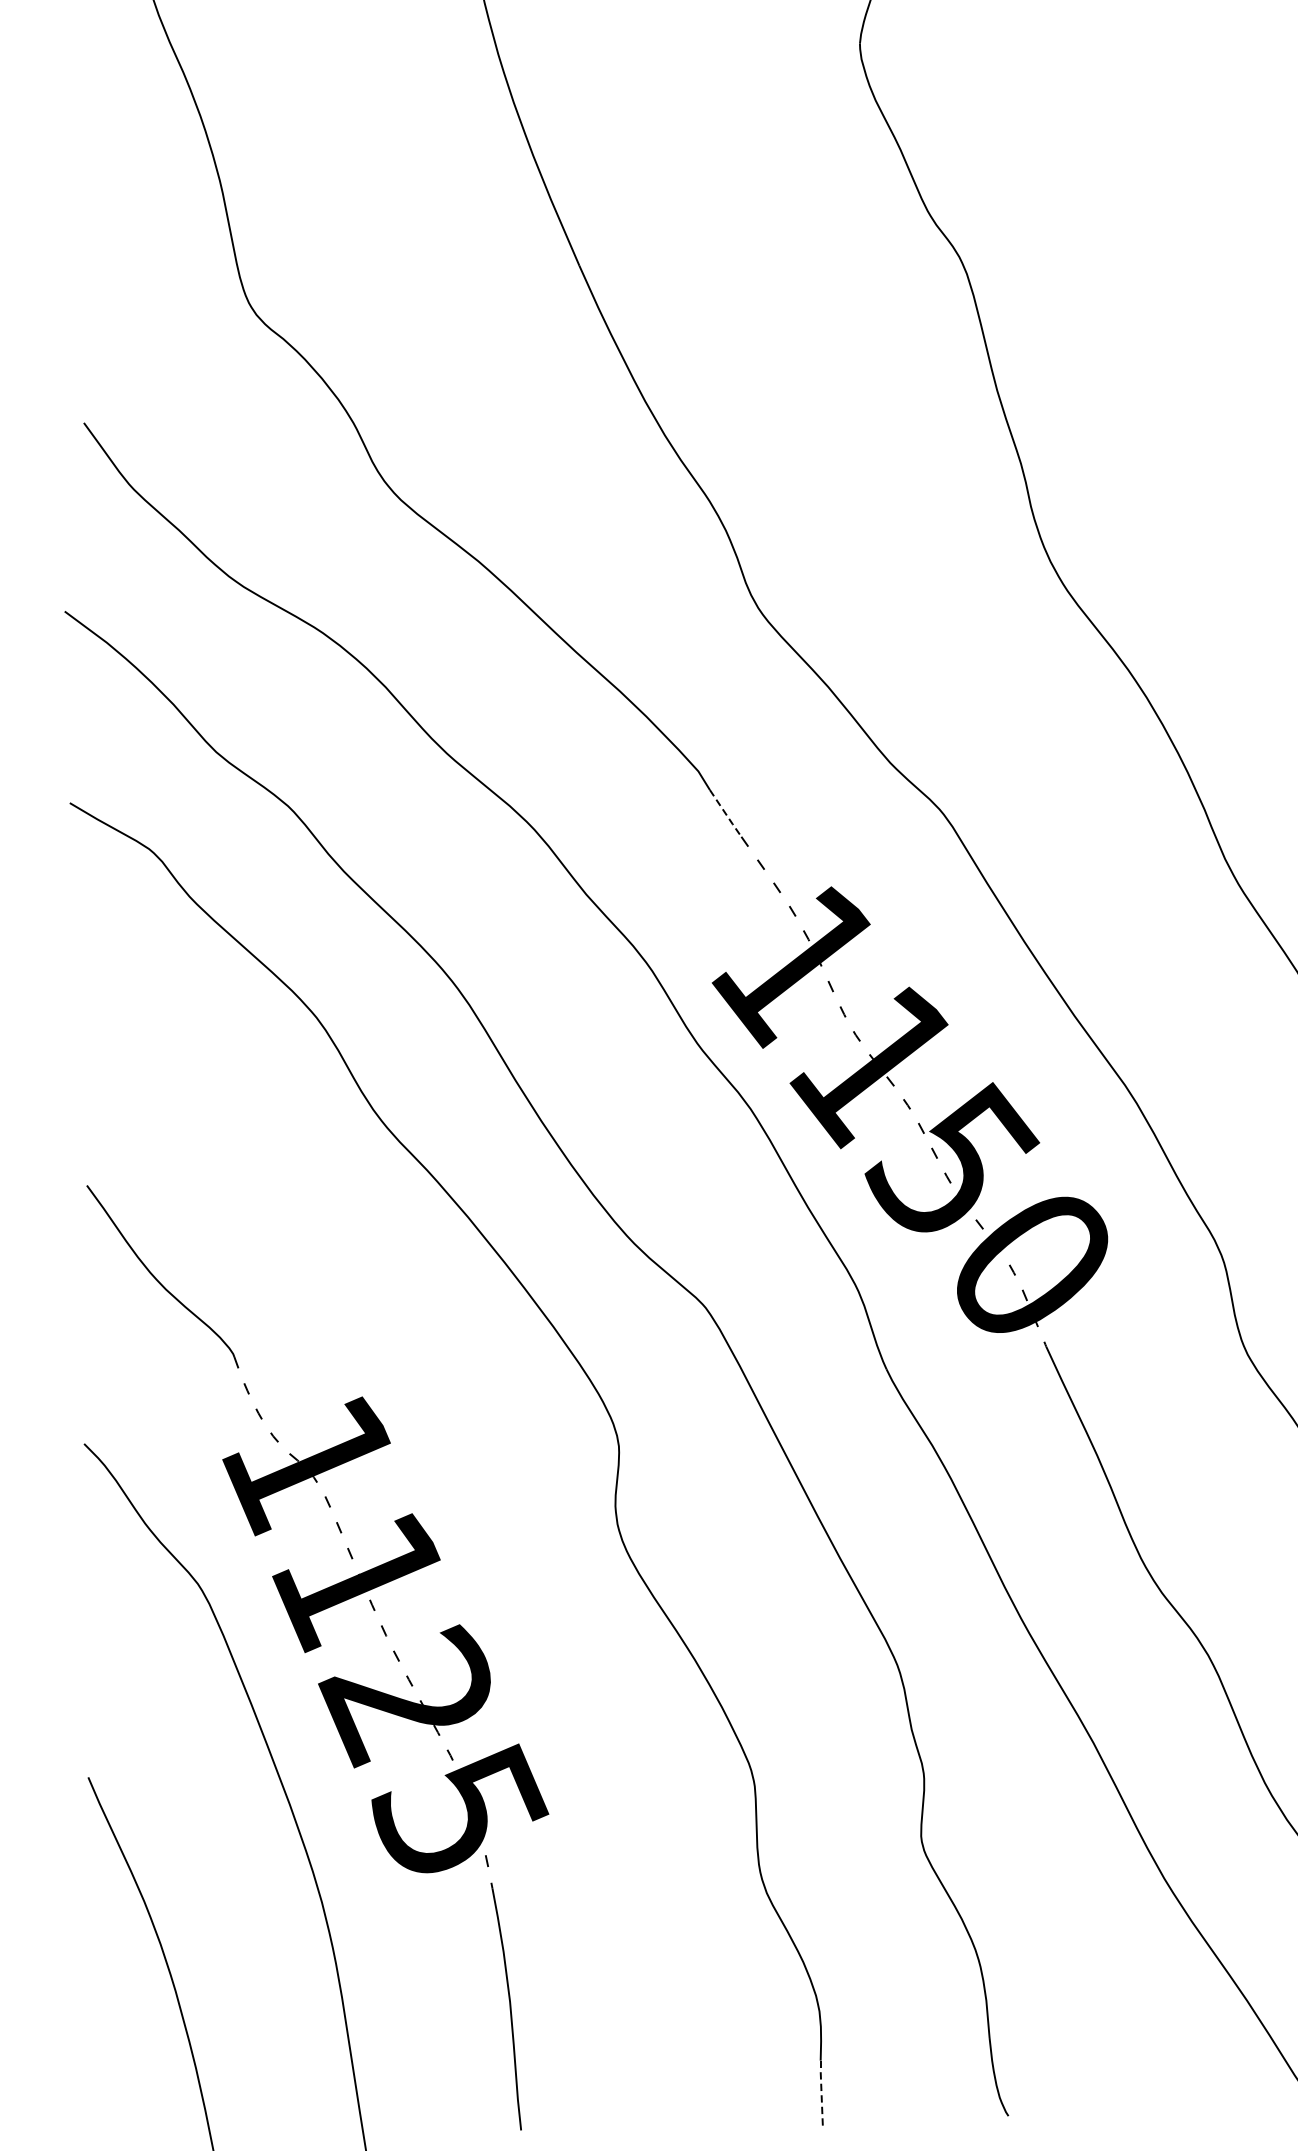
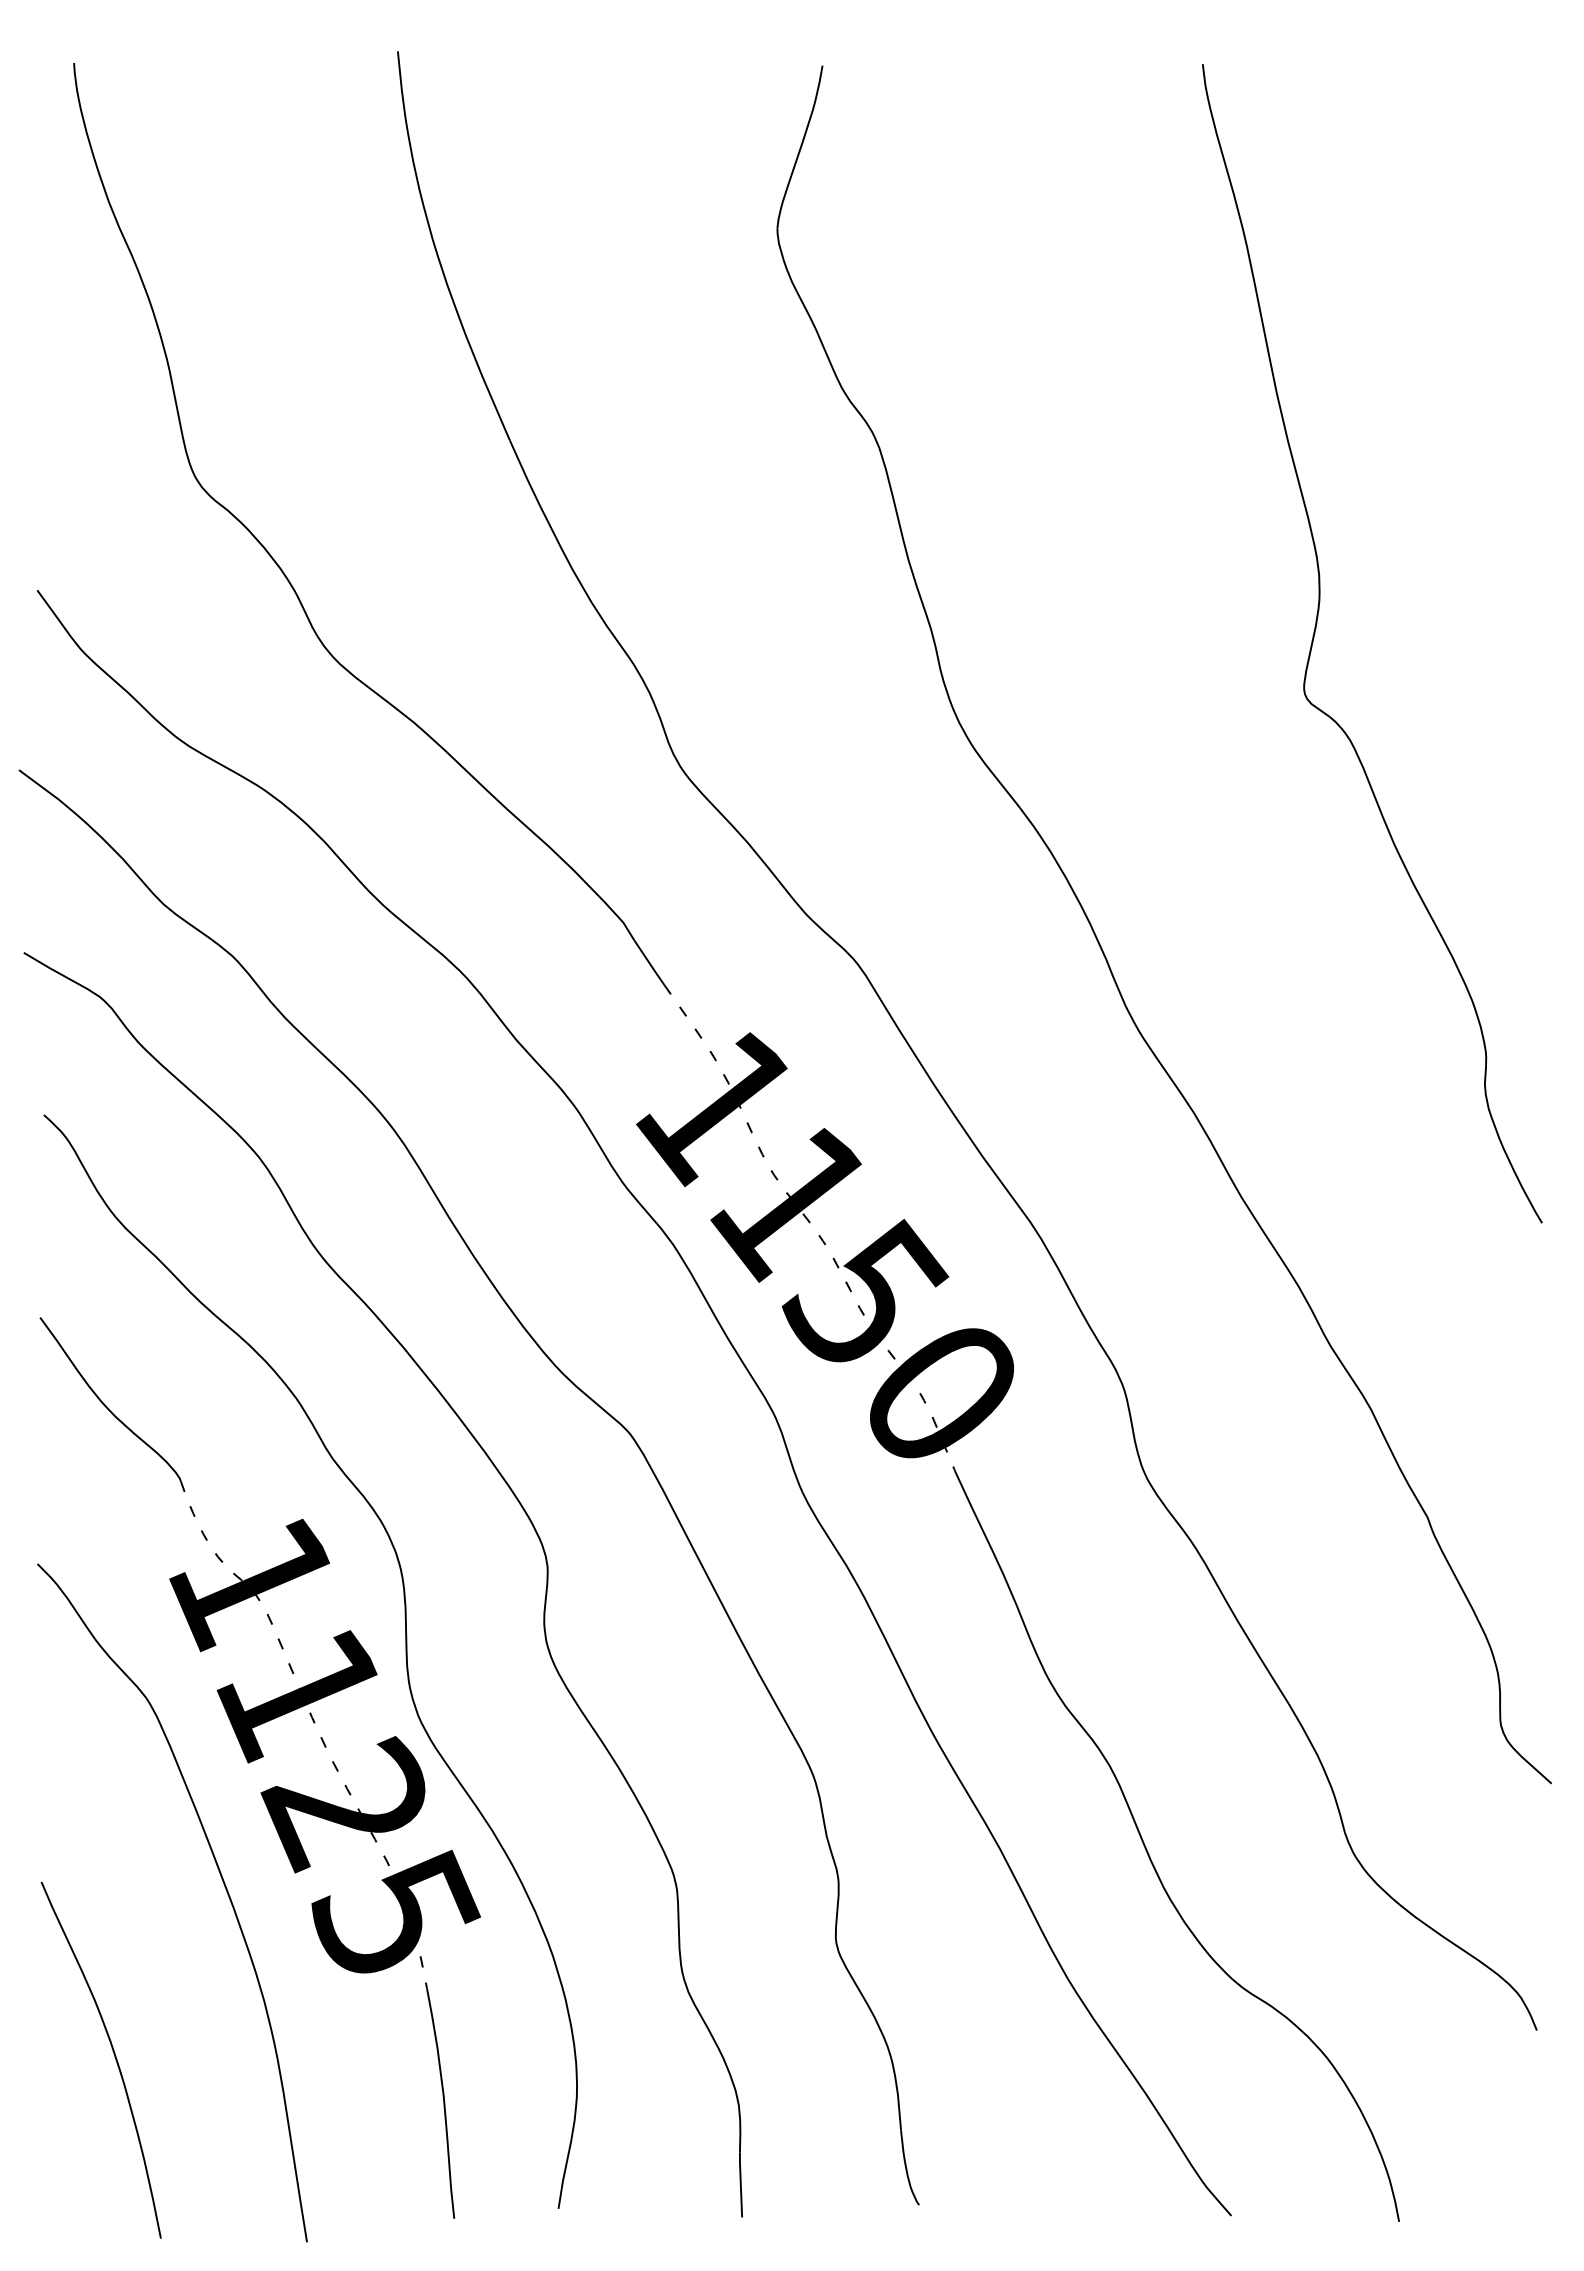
line: (725, 814) -> (649, 963), dashed -> solid
curve: (470, 1541) -> (405, 1657), added
line: (821, 2094) -> (740, 2184), dashed -> solid

